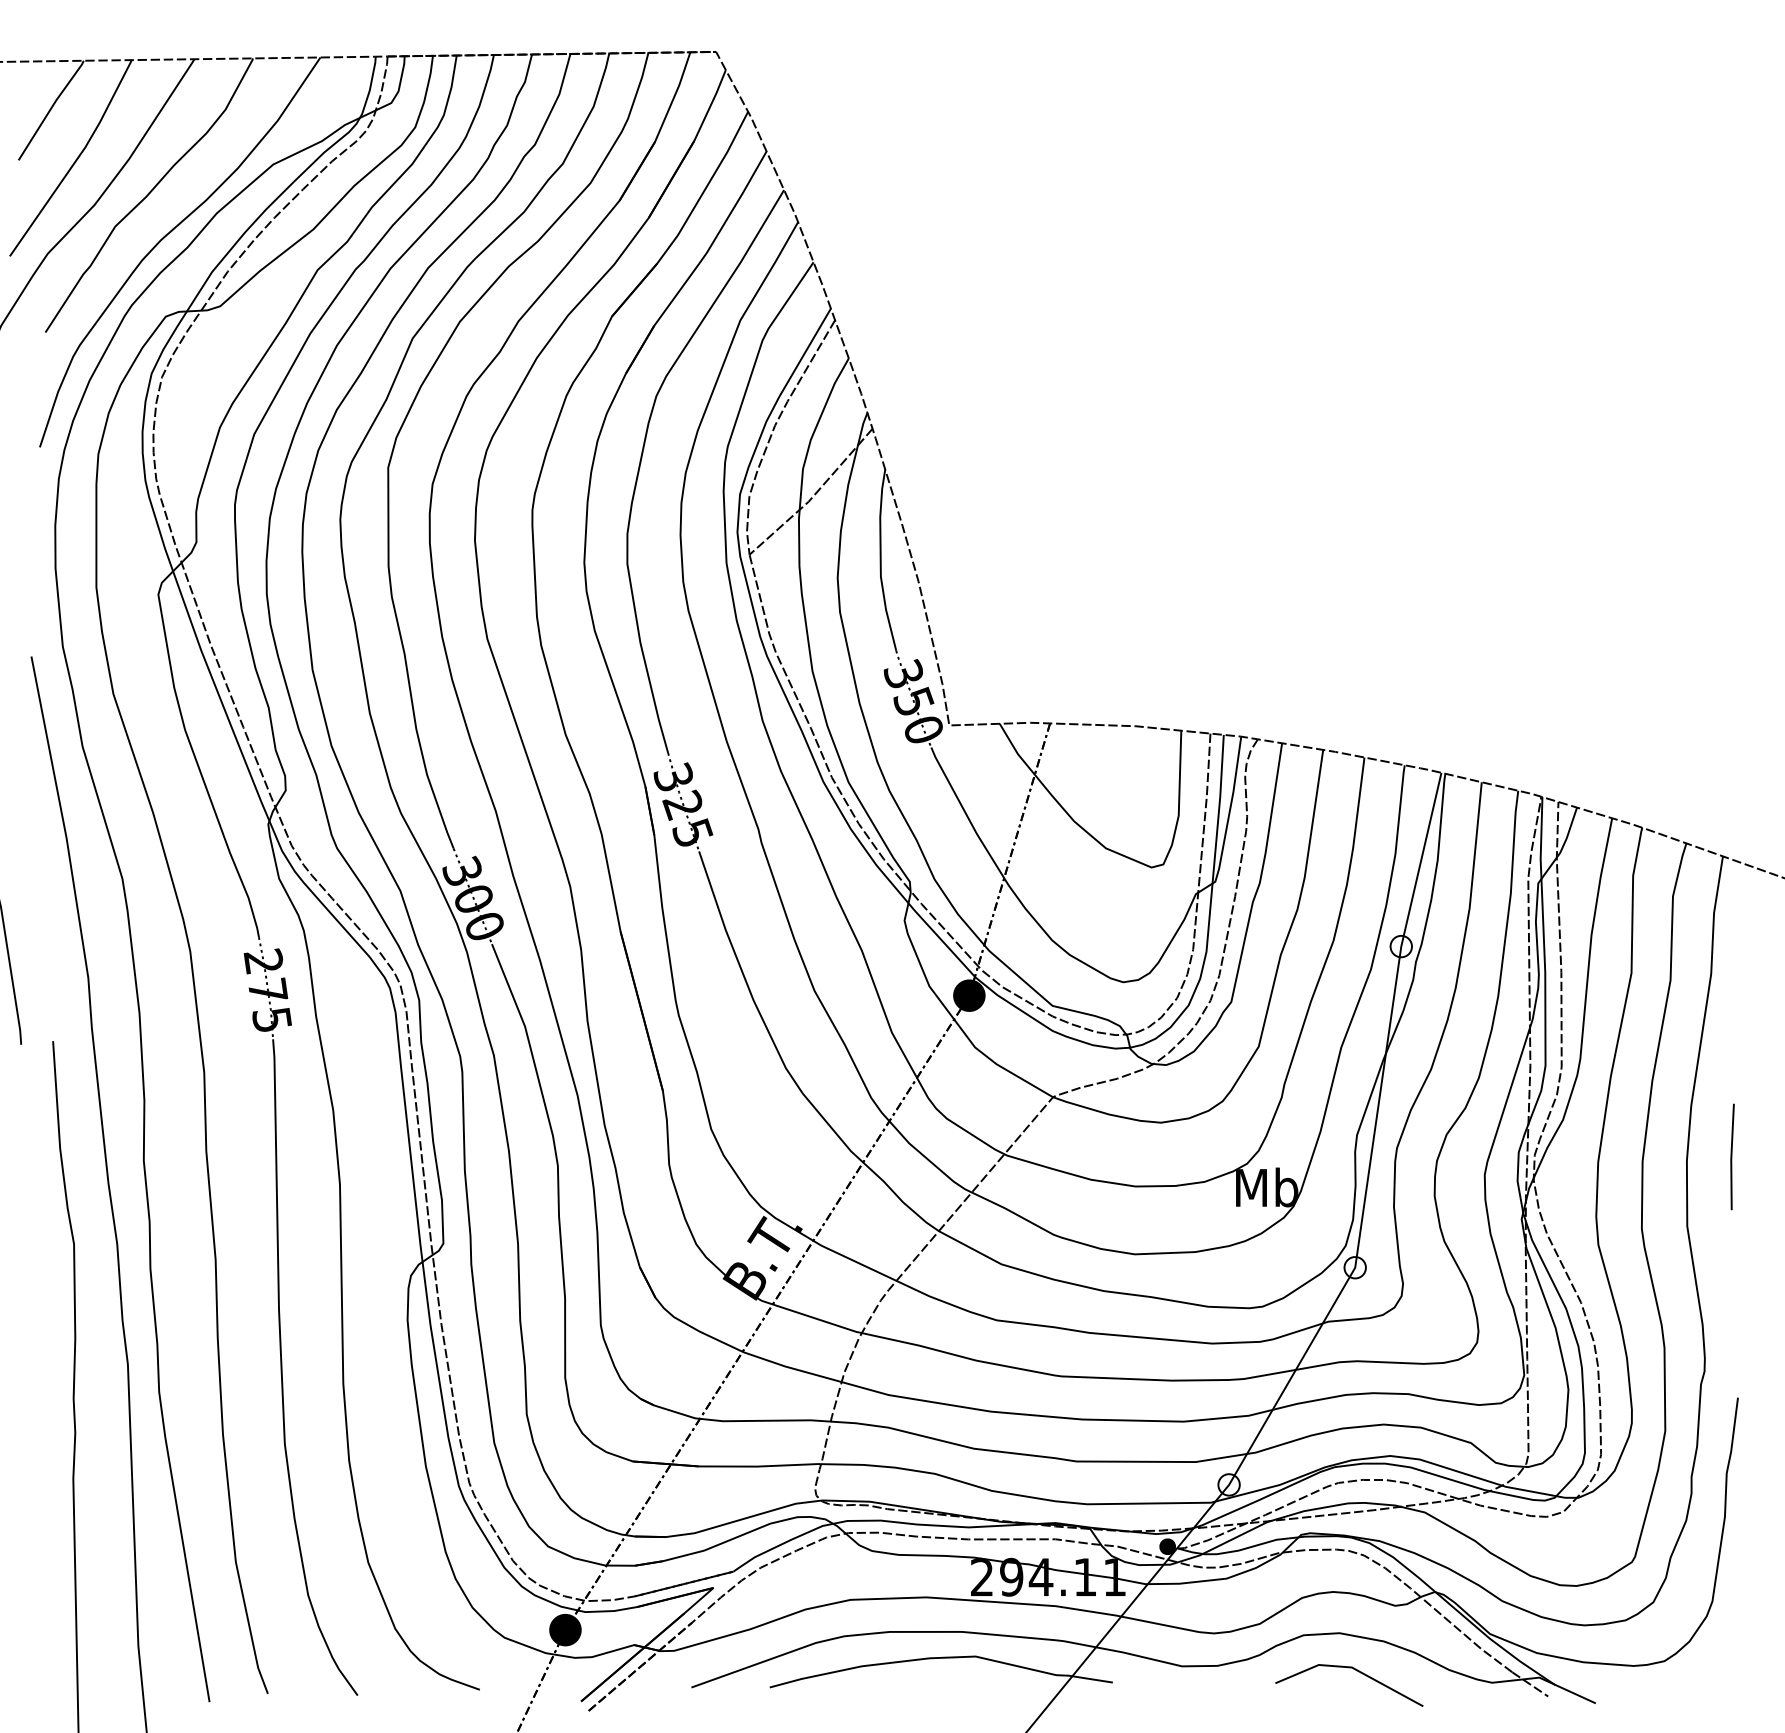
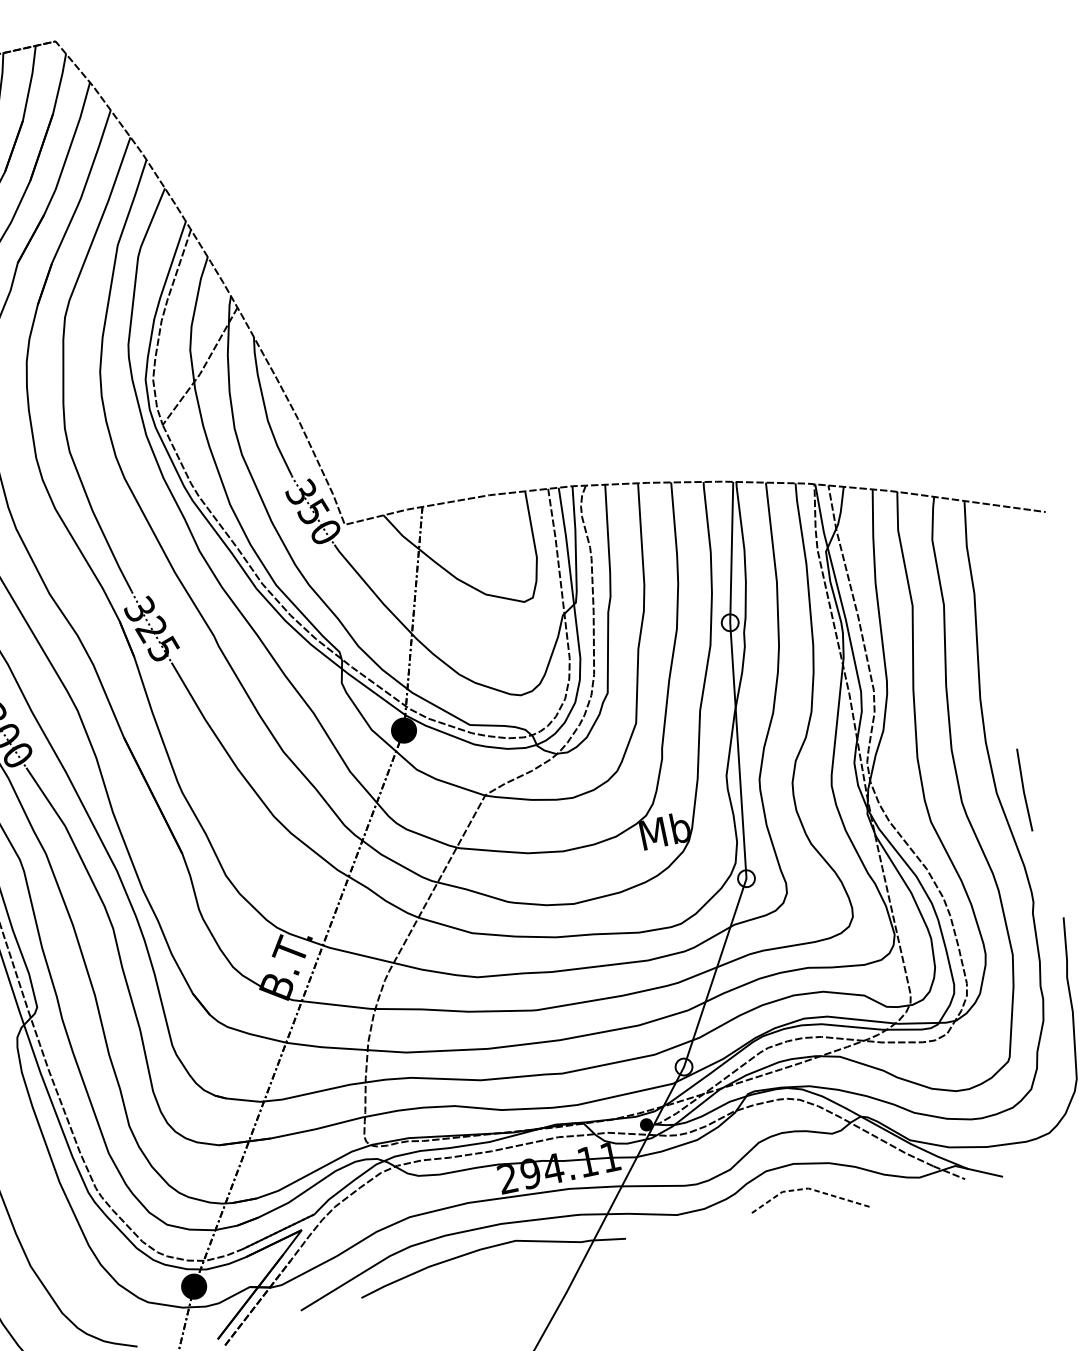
line: (1732, 1156) -> (1024, 789), moved
line: (1351, 1667) -> (808, 1188), solid -> dashed

